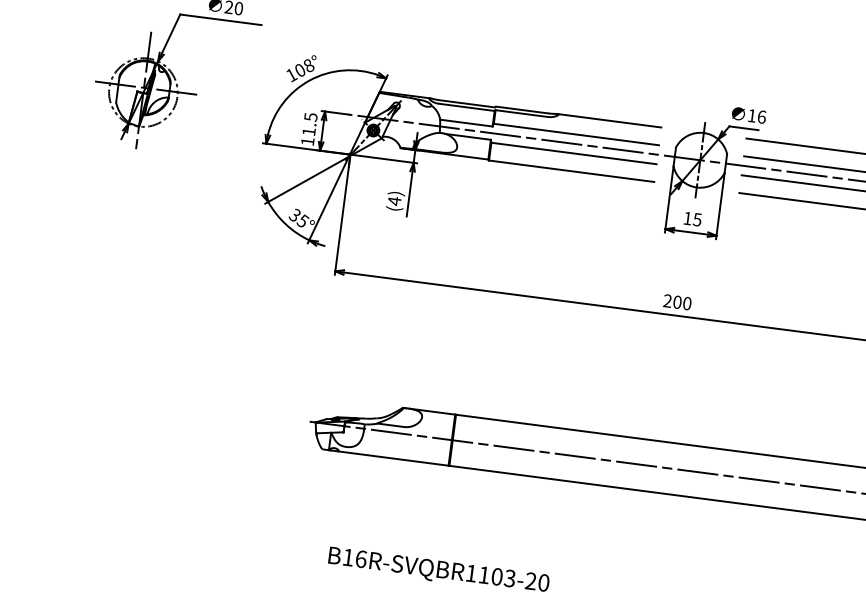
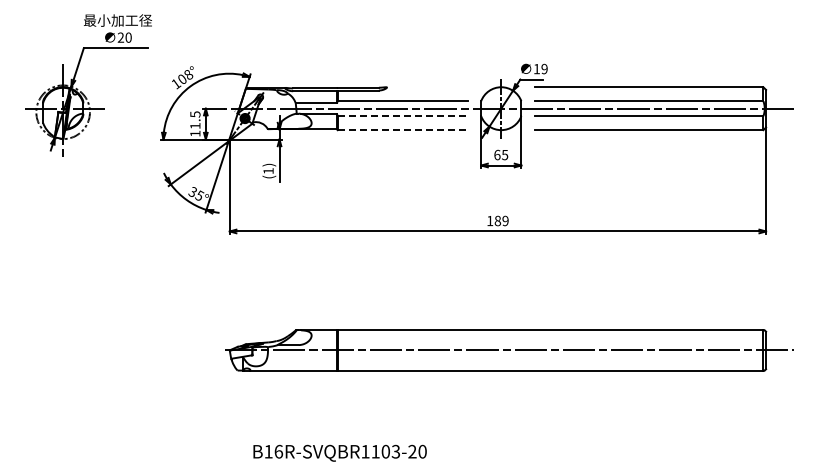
text: (761, 116) -> (544, 68), 16 -> 19
line: (608, 121) -> (426, 87), removed
line: (574, 154) -> (403, 116), solid -> dashed
line: (572, 171) -> (403, 130), solid -> dashed
text: (394, 200) -> (268, 170), (4) -> (1)
text: (687, 217) -> (497, 154), 15 -> 65
text: (677, 301) -> (497, 220), 200 -> 189

